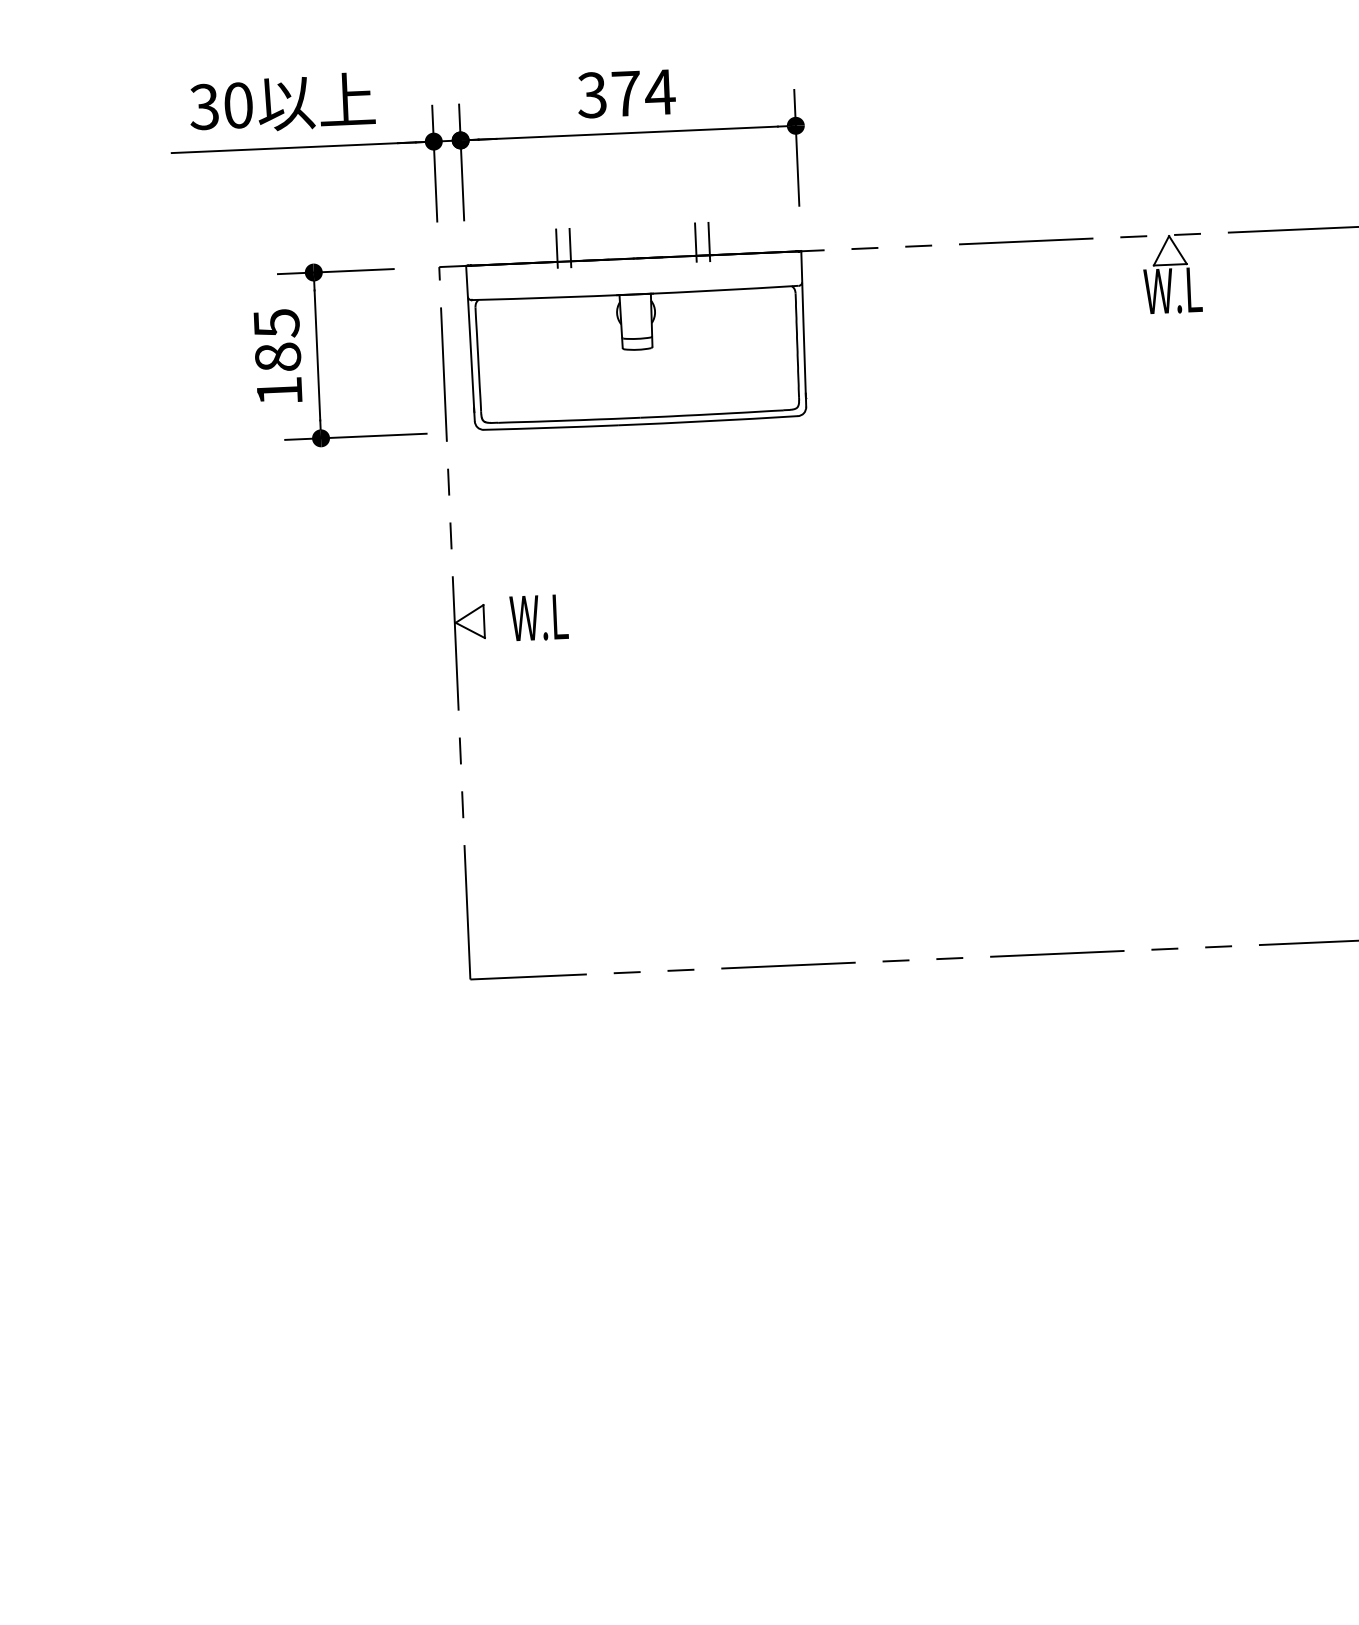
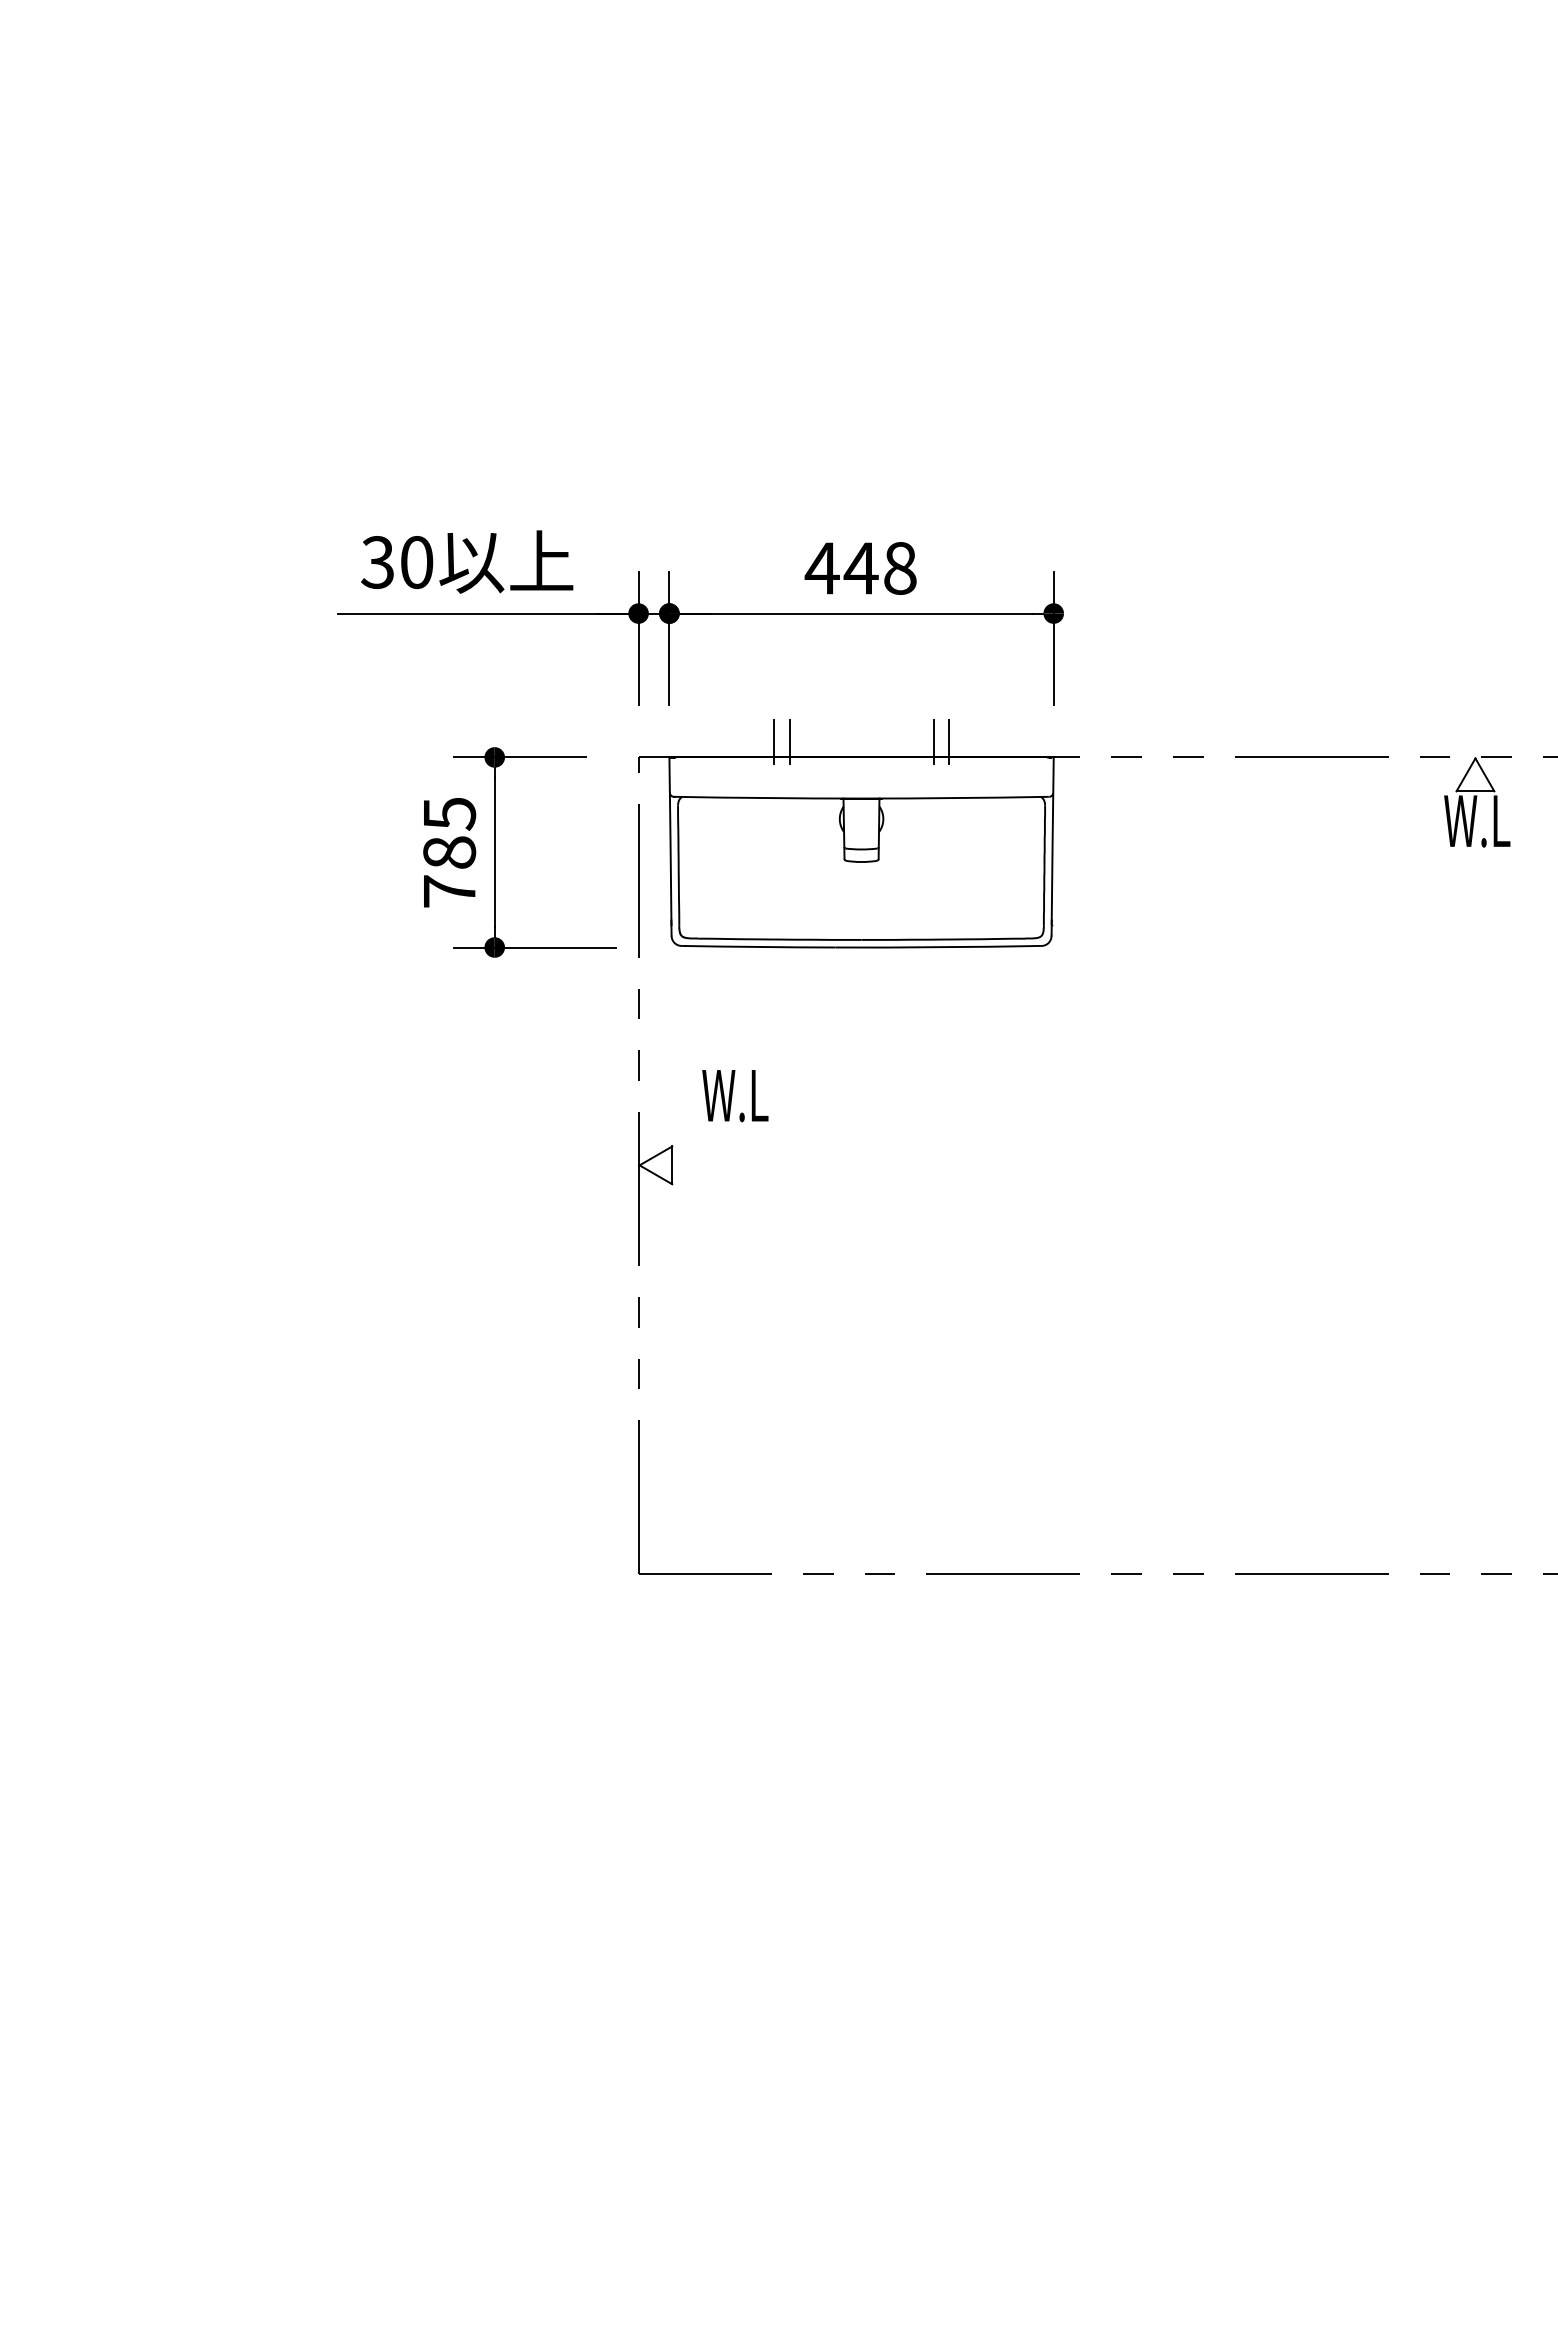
text: (625, 93) -> (860, 567), 374 -> 448
text: (279, 391) -> (449, 891), 185 -> 785
text: (539, 618) -> (735, 1096), moved

